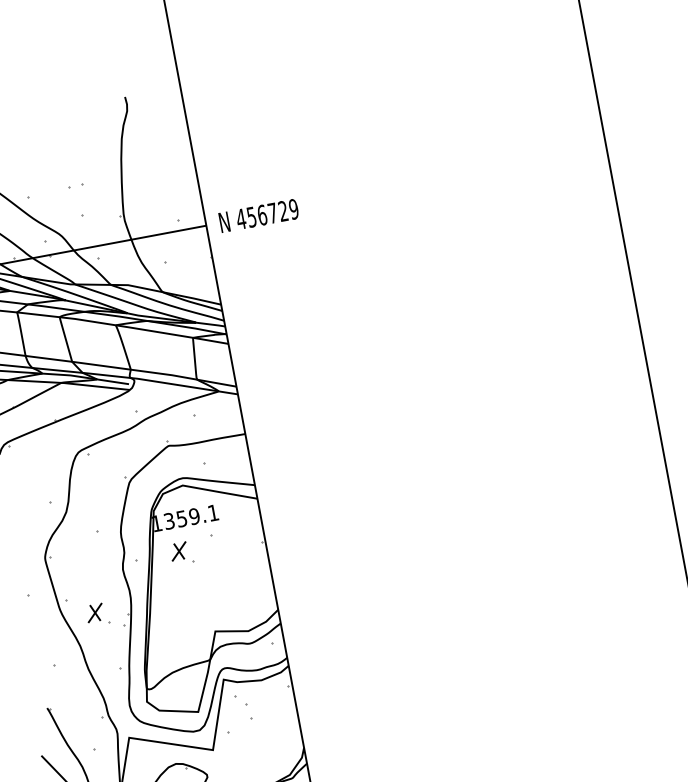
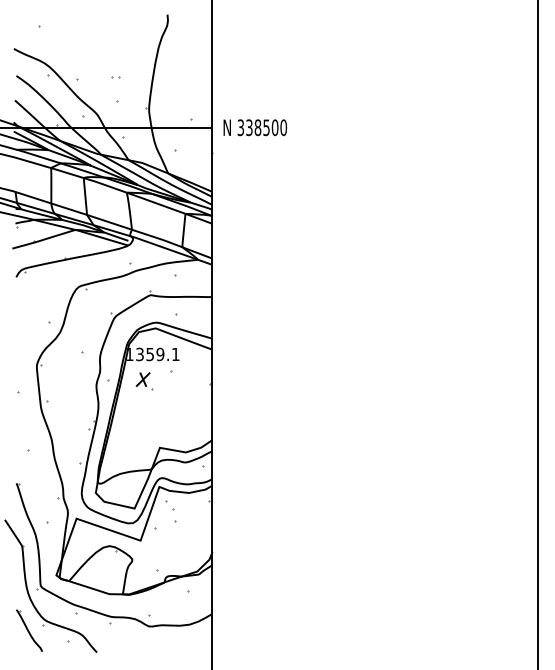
part: (75, 186) -> (115, 77), size x0.62
text: (266, 214) -> (261, 127), 456729 -> 338500
part: (97, 614) -> (69, 417), removed

